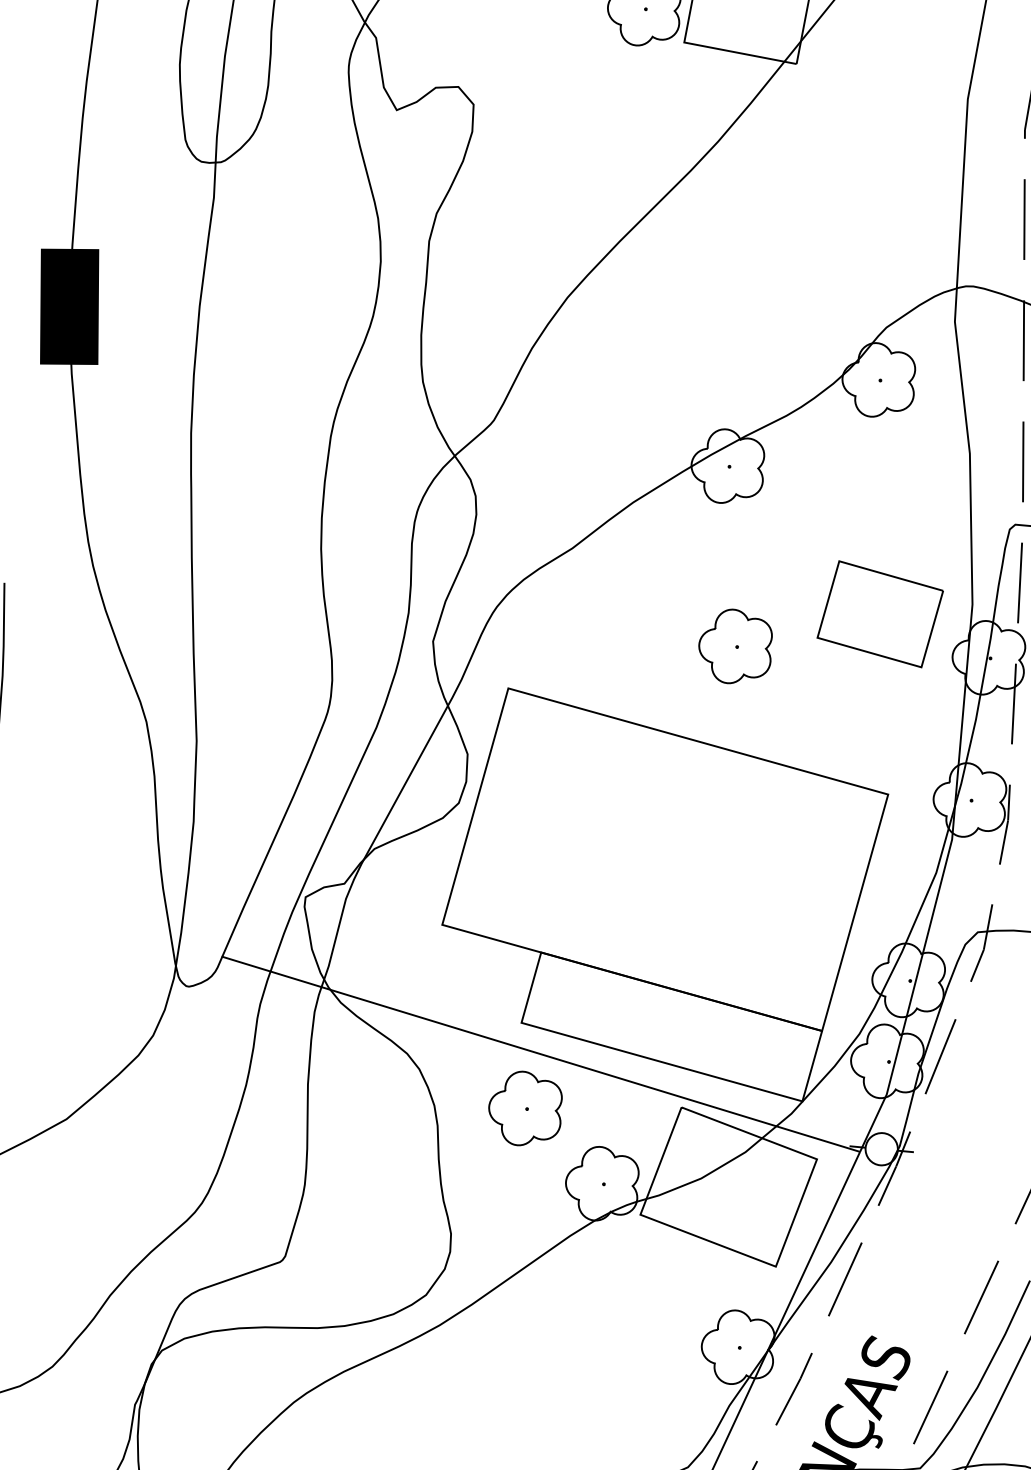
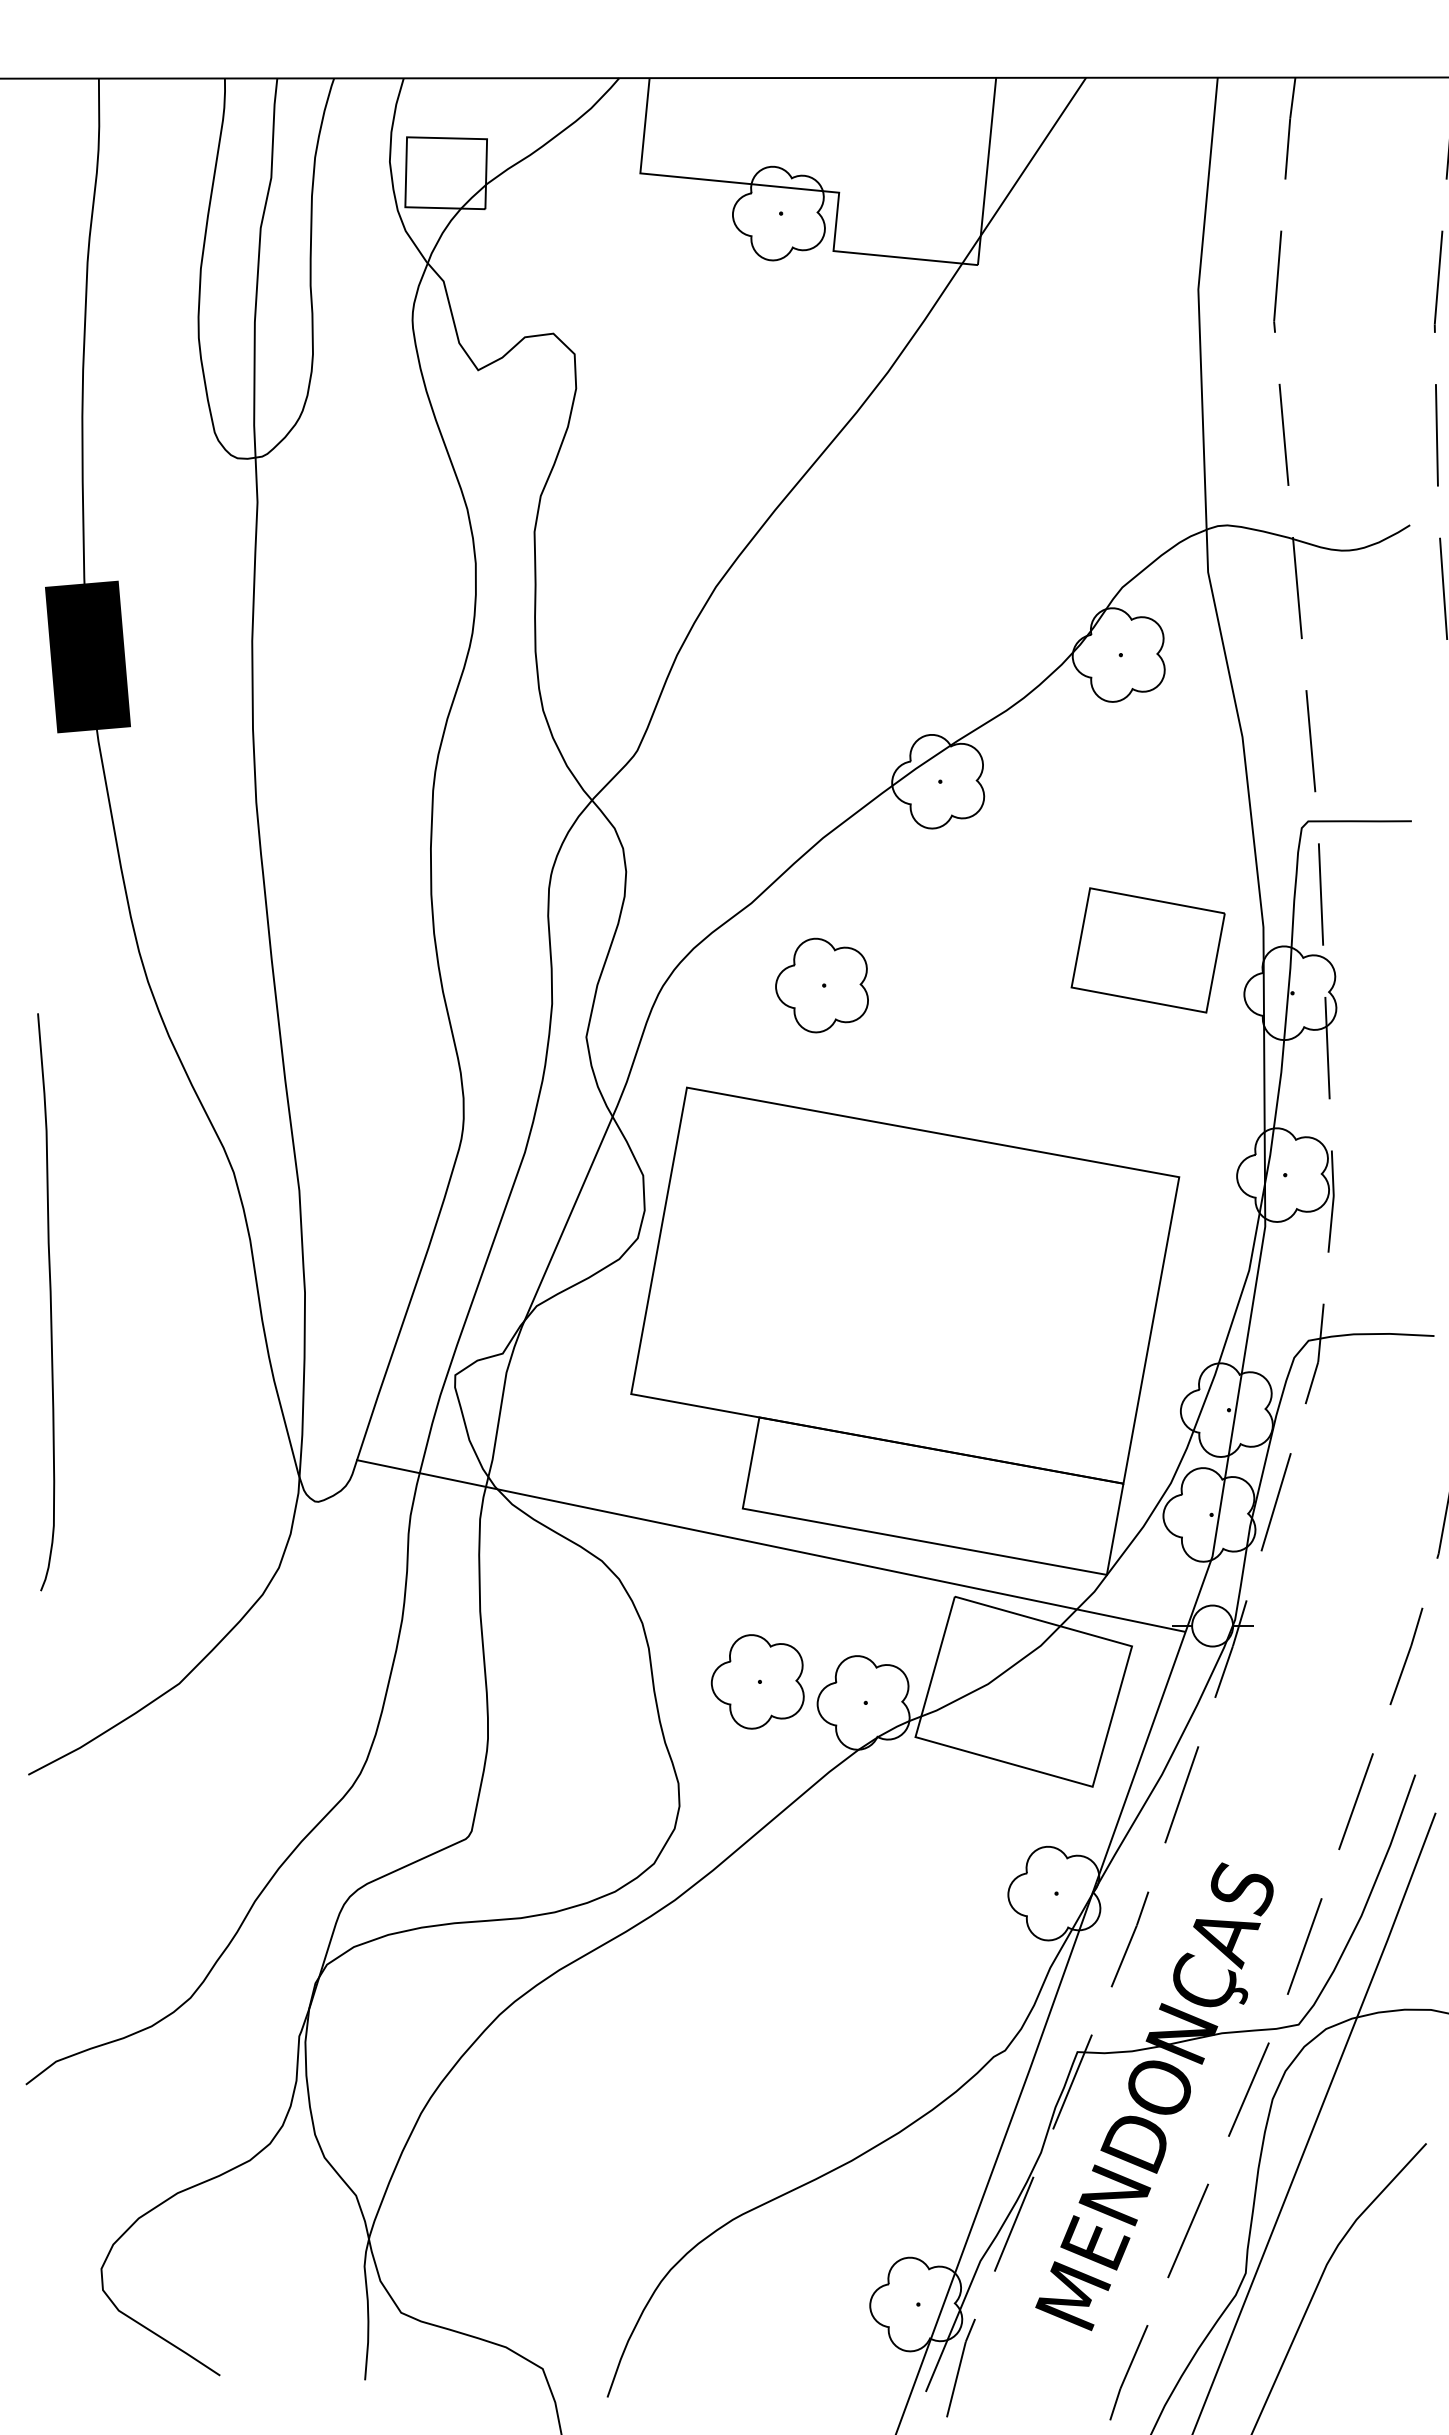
part: (735, 646) -> (821, 985), moved
part: (525, 1108) -> (757, 1681), moved

